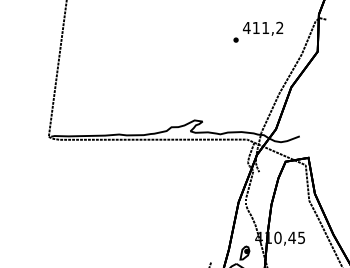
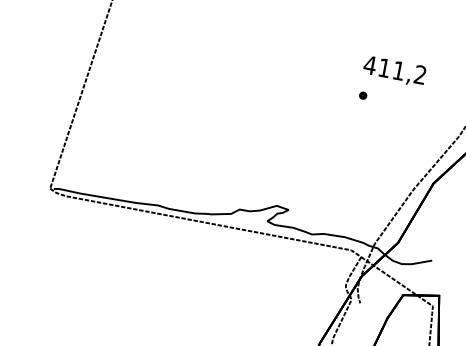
text: (262, 28) -> (393, 70), moved

